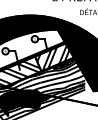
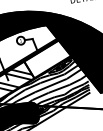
hatch: (61, 52) -> (55, 52), removed

